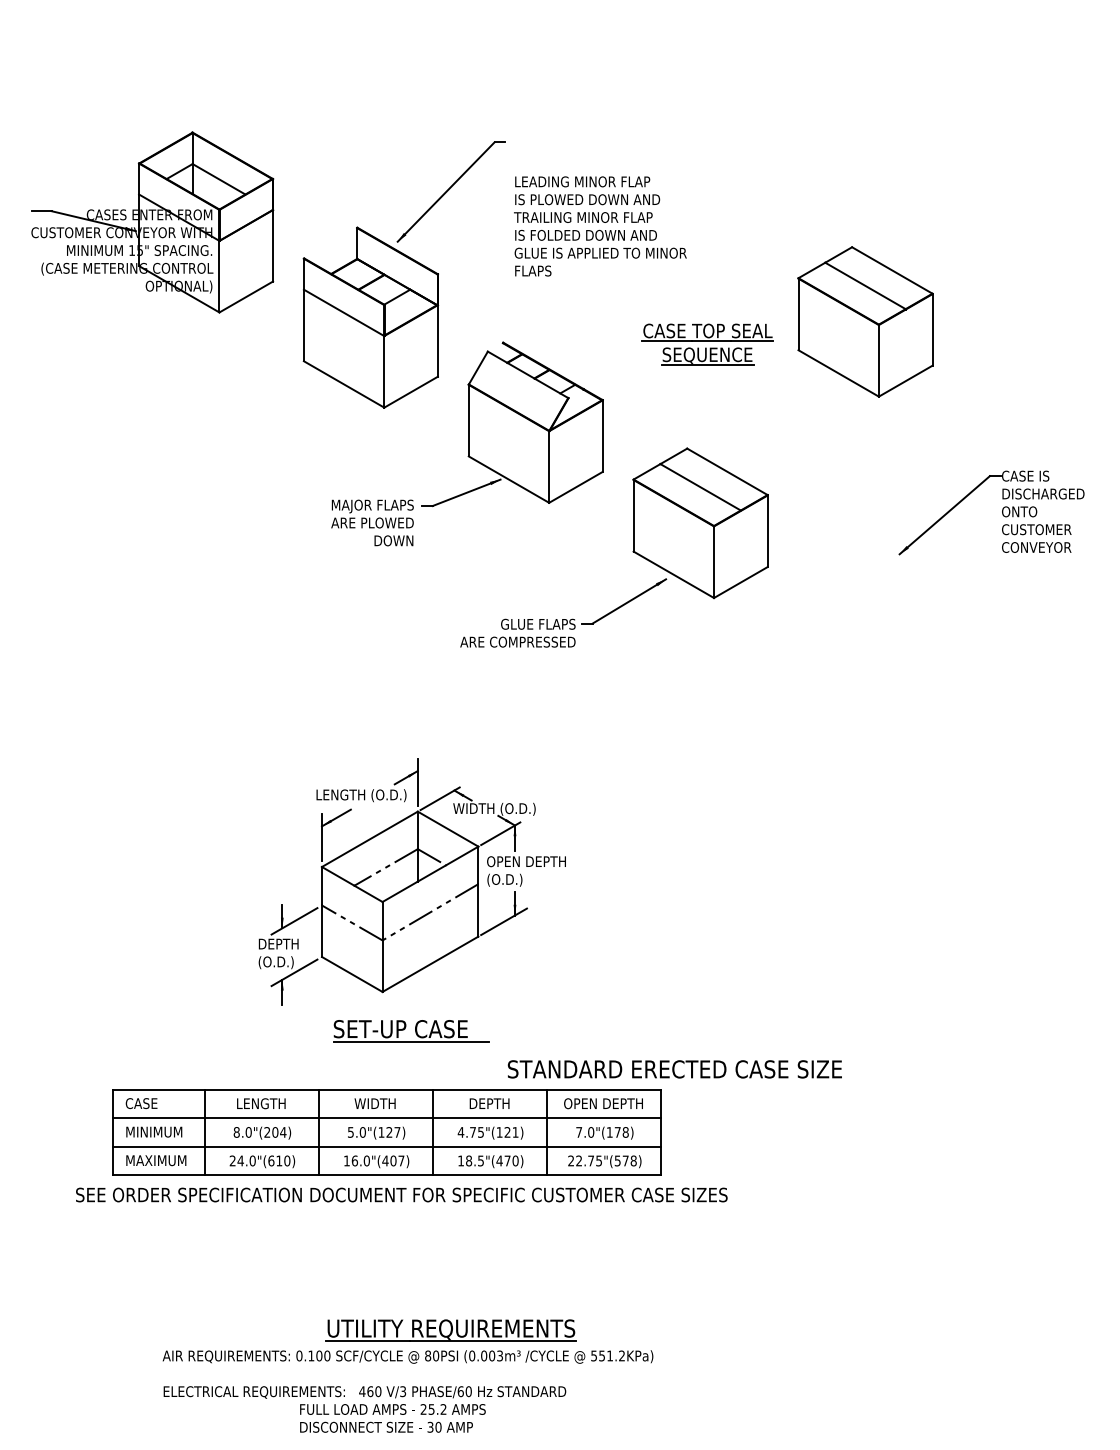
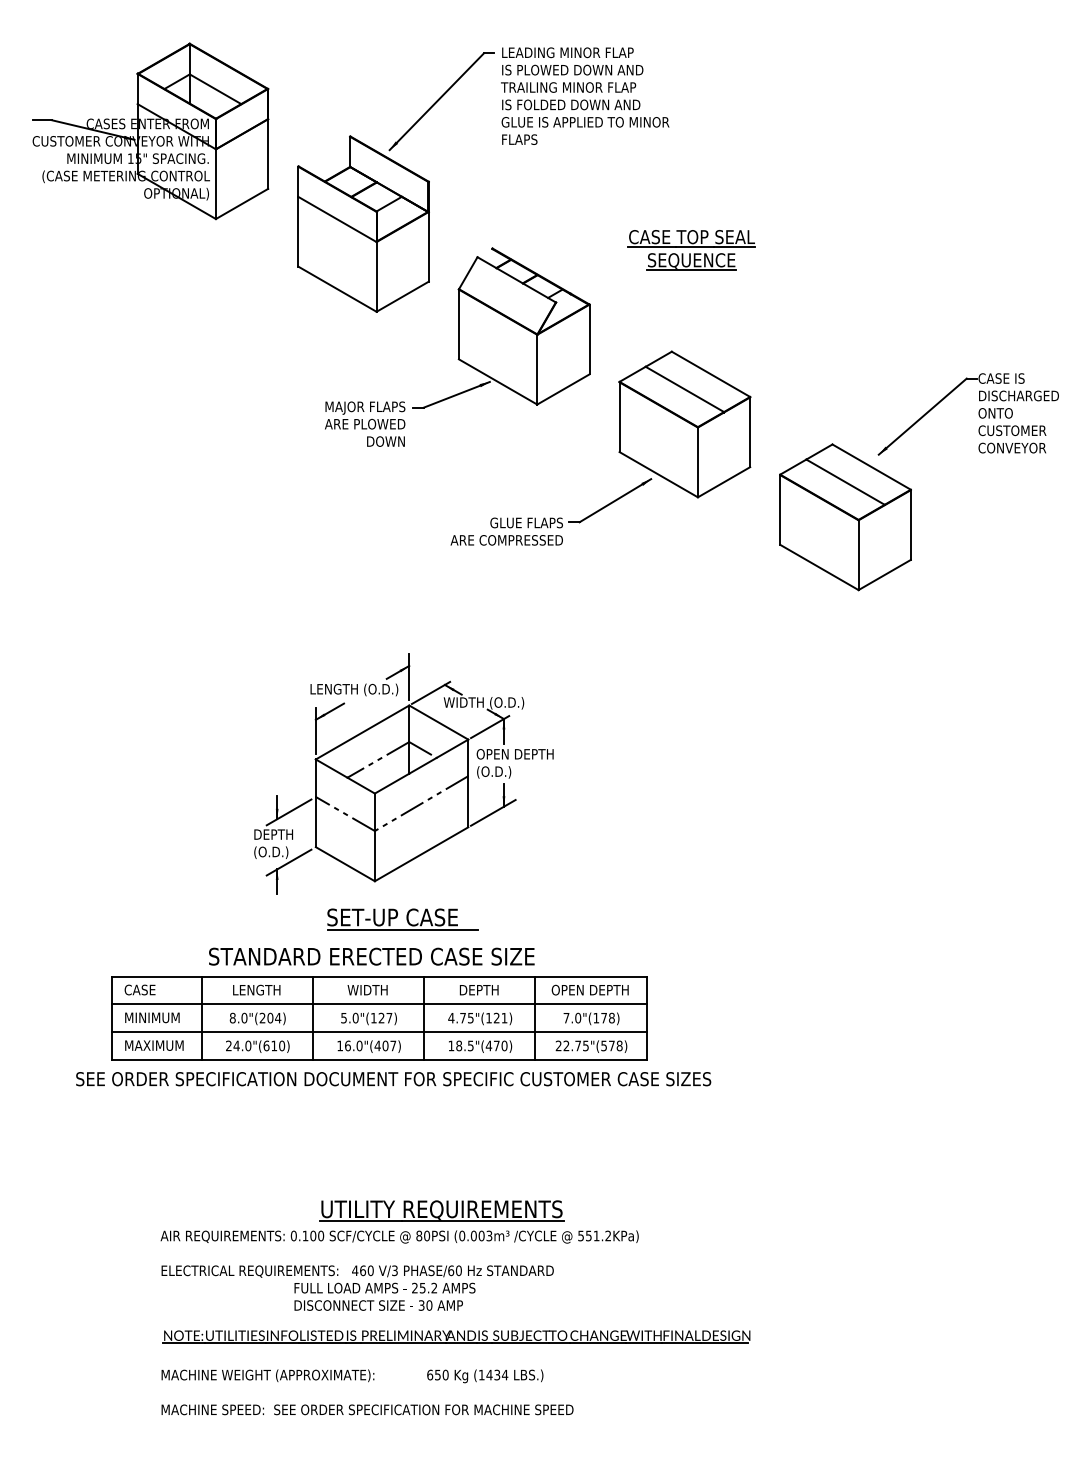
text: (600, 225) -> (585, 95), moved
part: (865, 322) -> (845, 517), moved
text: (674, 1069) -> (371, 956), moved

